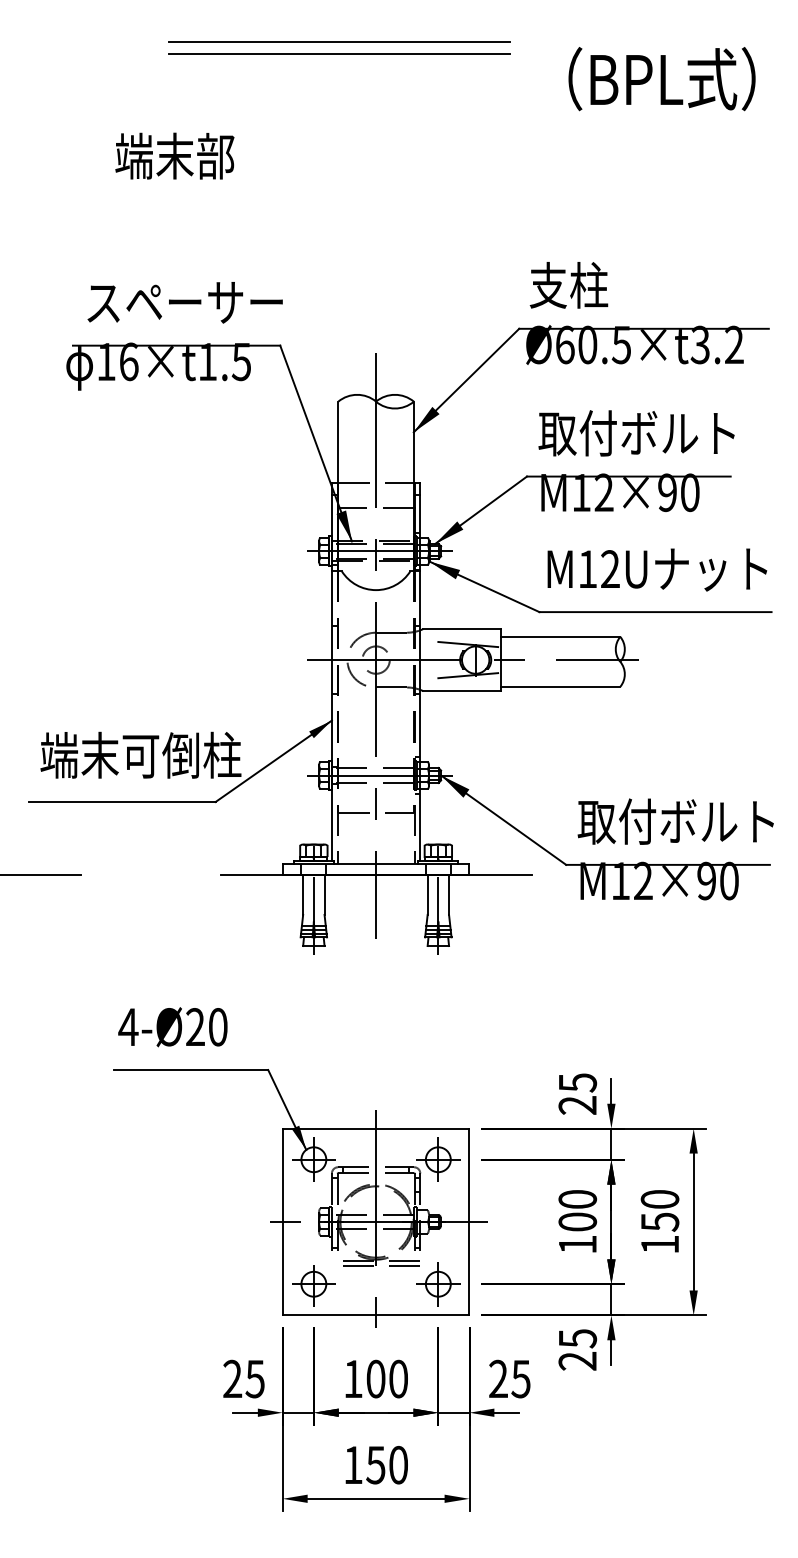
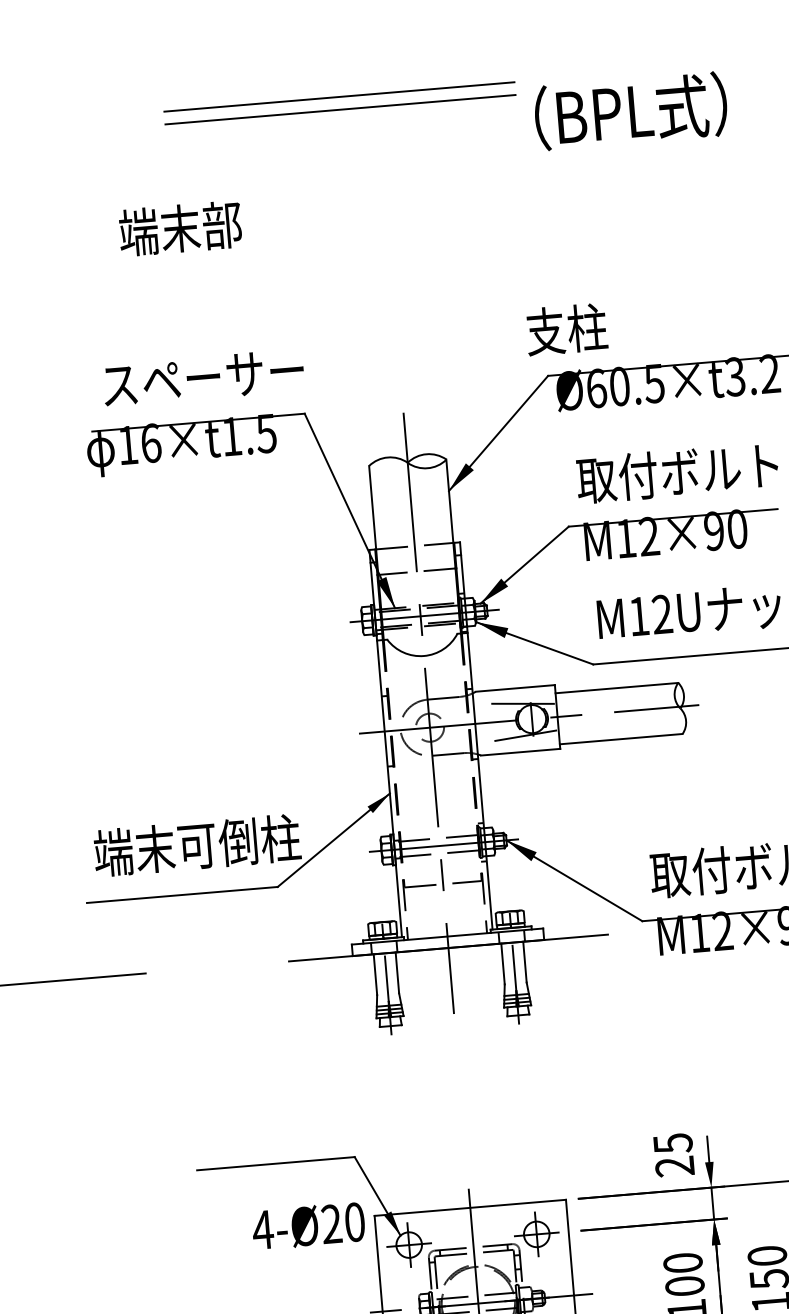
text: (661, 79) -> (630, 111), moved
text: (568, 285) -> (566, 329), moved
text: (172, 1027) -> (308, 1226), moved

